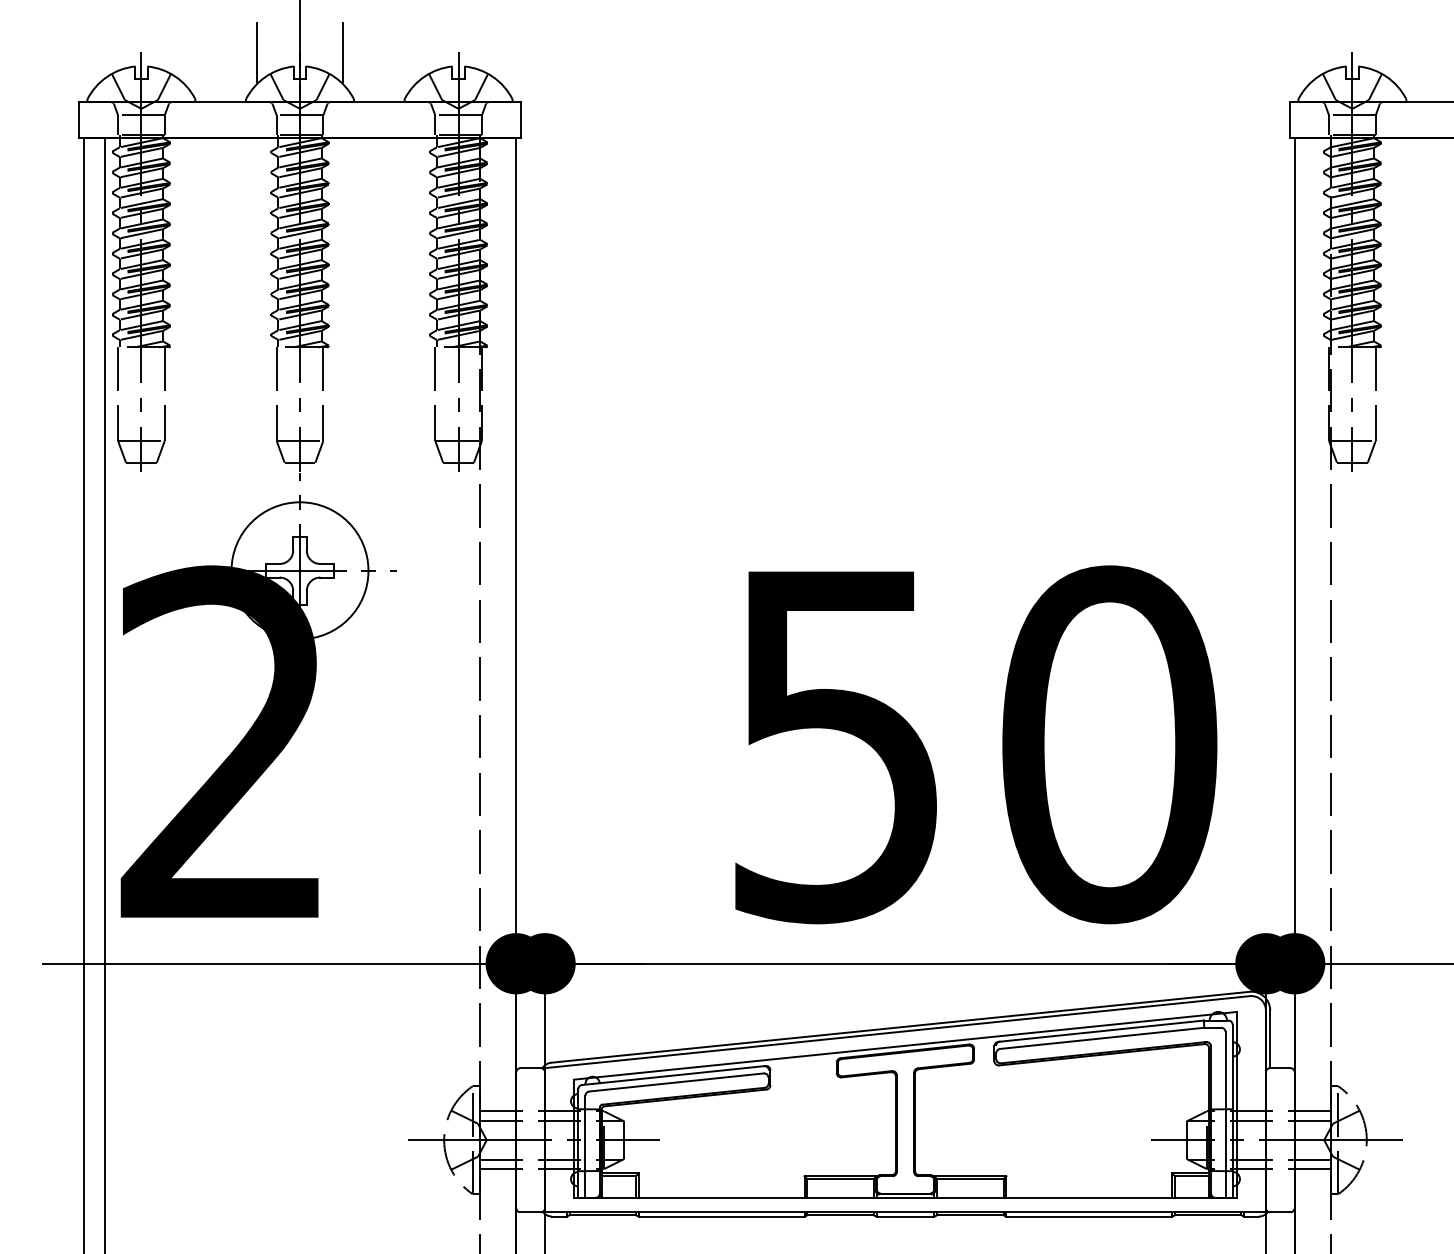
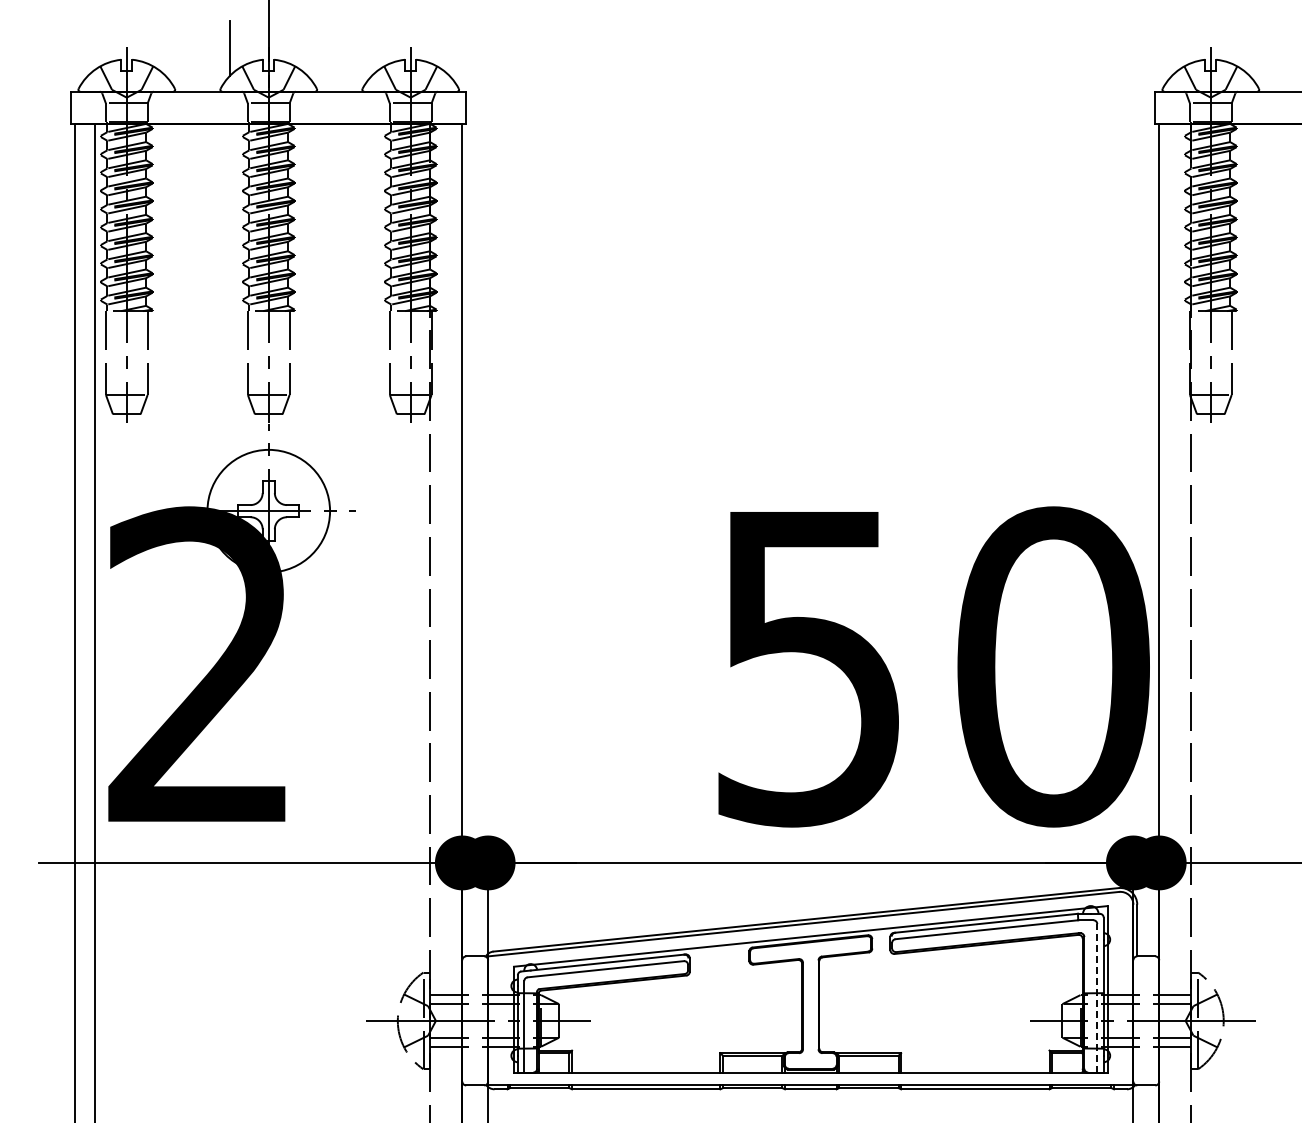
line: (343, 52) -> (307, 47), removed
text: (975, 744) -> (933, 666), moved
line: (1225, 1114) -> (1097, 997), solid -> dashed

